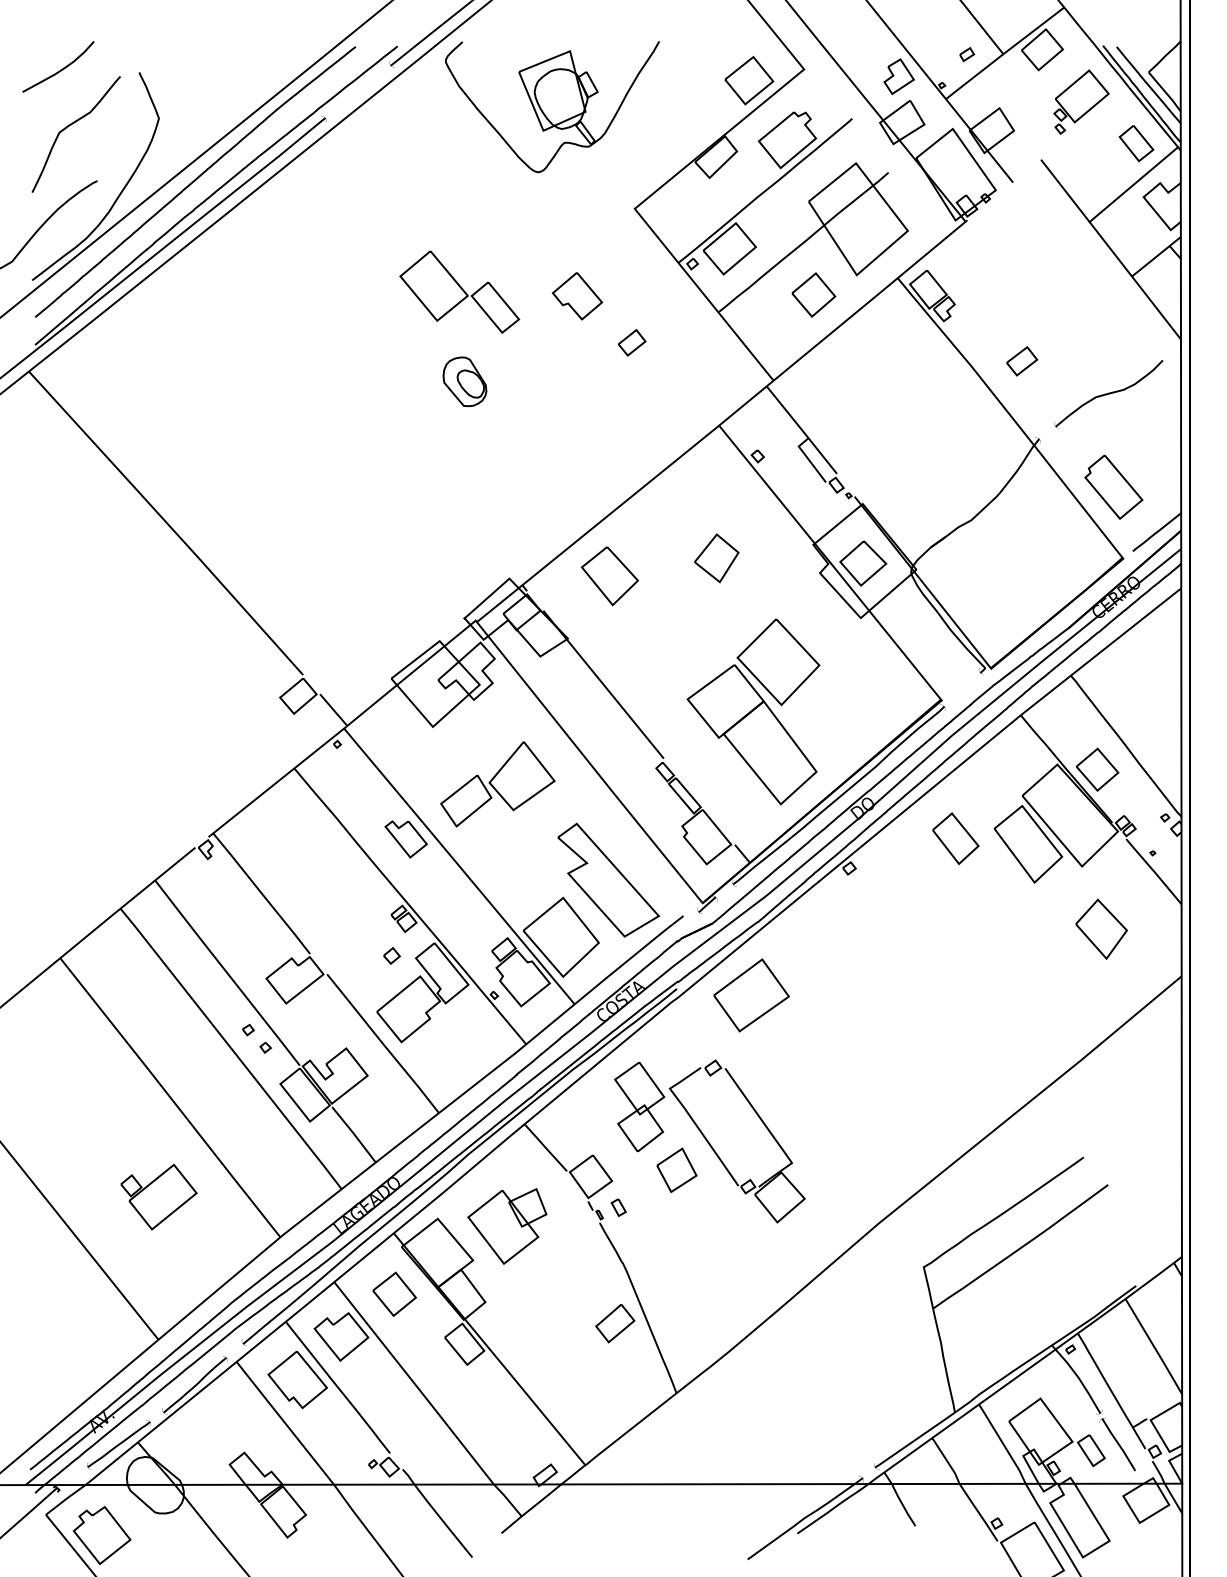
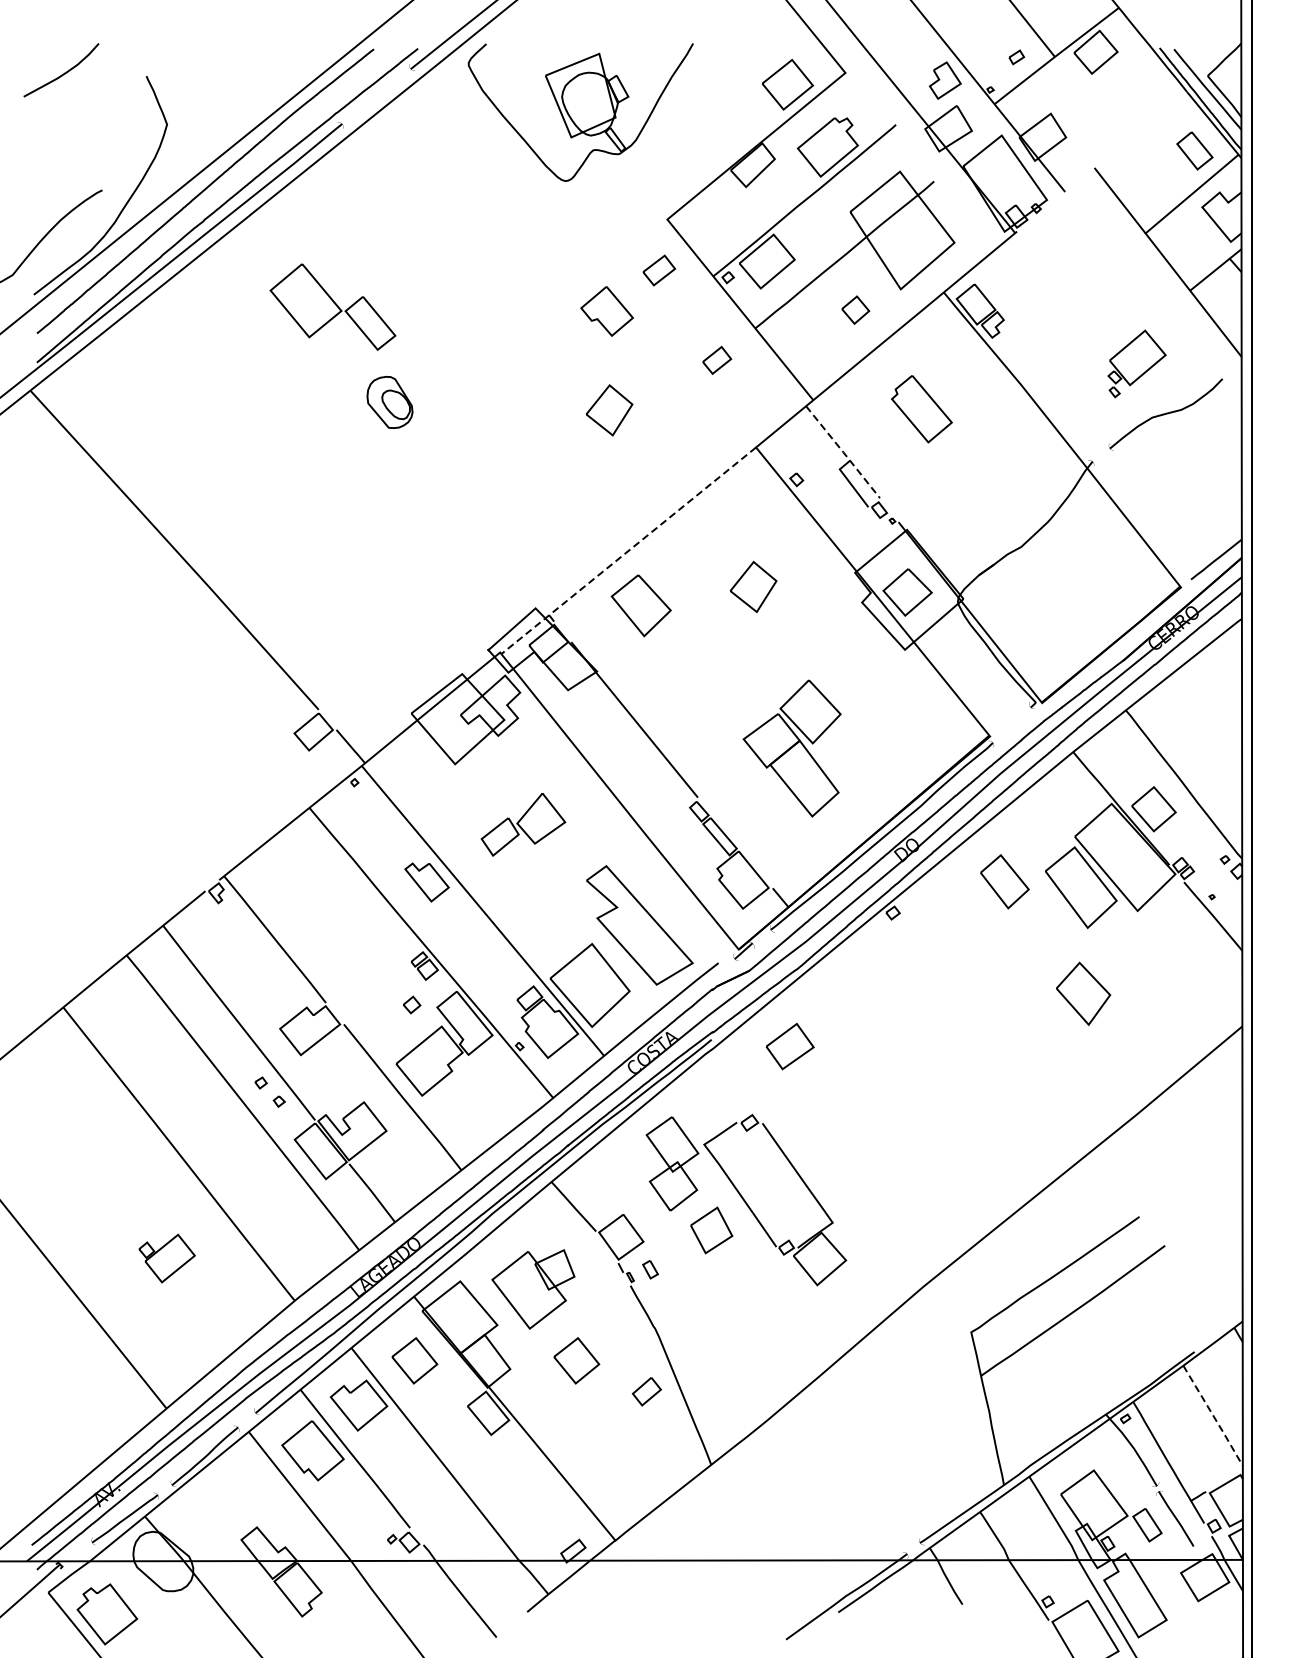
part: (1081, 101) -> (1137, 363), moved
curve: (71, 125) -> (75, 131), removed
part: (459, 291) -> (332, 306), moved
part: (813, 294) -> (855, 309), size x0.6
part: (632, 342) -> (717, 360), moved
part: (1022, 361) -> (659, 270), moved
part: (464, 381) -> (389, 402), moved
part: (579, 390) -> (609, 410), added
line: (802, 430) -> (843, 452), solid -> dashed
part: (1113, 487) -> (921, 409), moved
line: (598, 523) -> (629, 550), solid -> dashed
part: (753, 711) -> (792, 748), size x0.7
part: (497, 784) -> (523, 824), size x0.7
part: (1101, 928) -> (1083, 993), moved
part: (751, 995) -> (790, 1046), size x0.6
part: (158, 1196) -> (166, 1257), size x0.7
part: (548, 1293) -> (576, 1359), added
part: (615, 1323) -> (647, 1391), size x0.7
line: (1154, 1346) -> (1213, 1415), solid -> dashed

